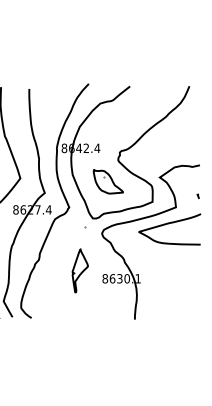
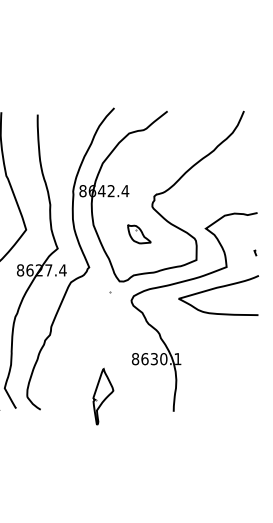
part: (107, 181) -> (138, 233), size x0.6
part: (79, 270) -> (102, 396), moved

